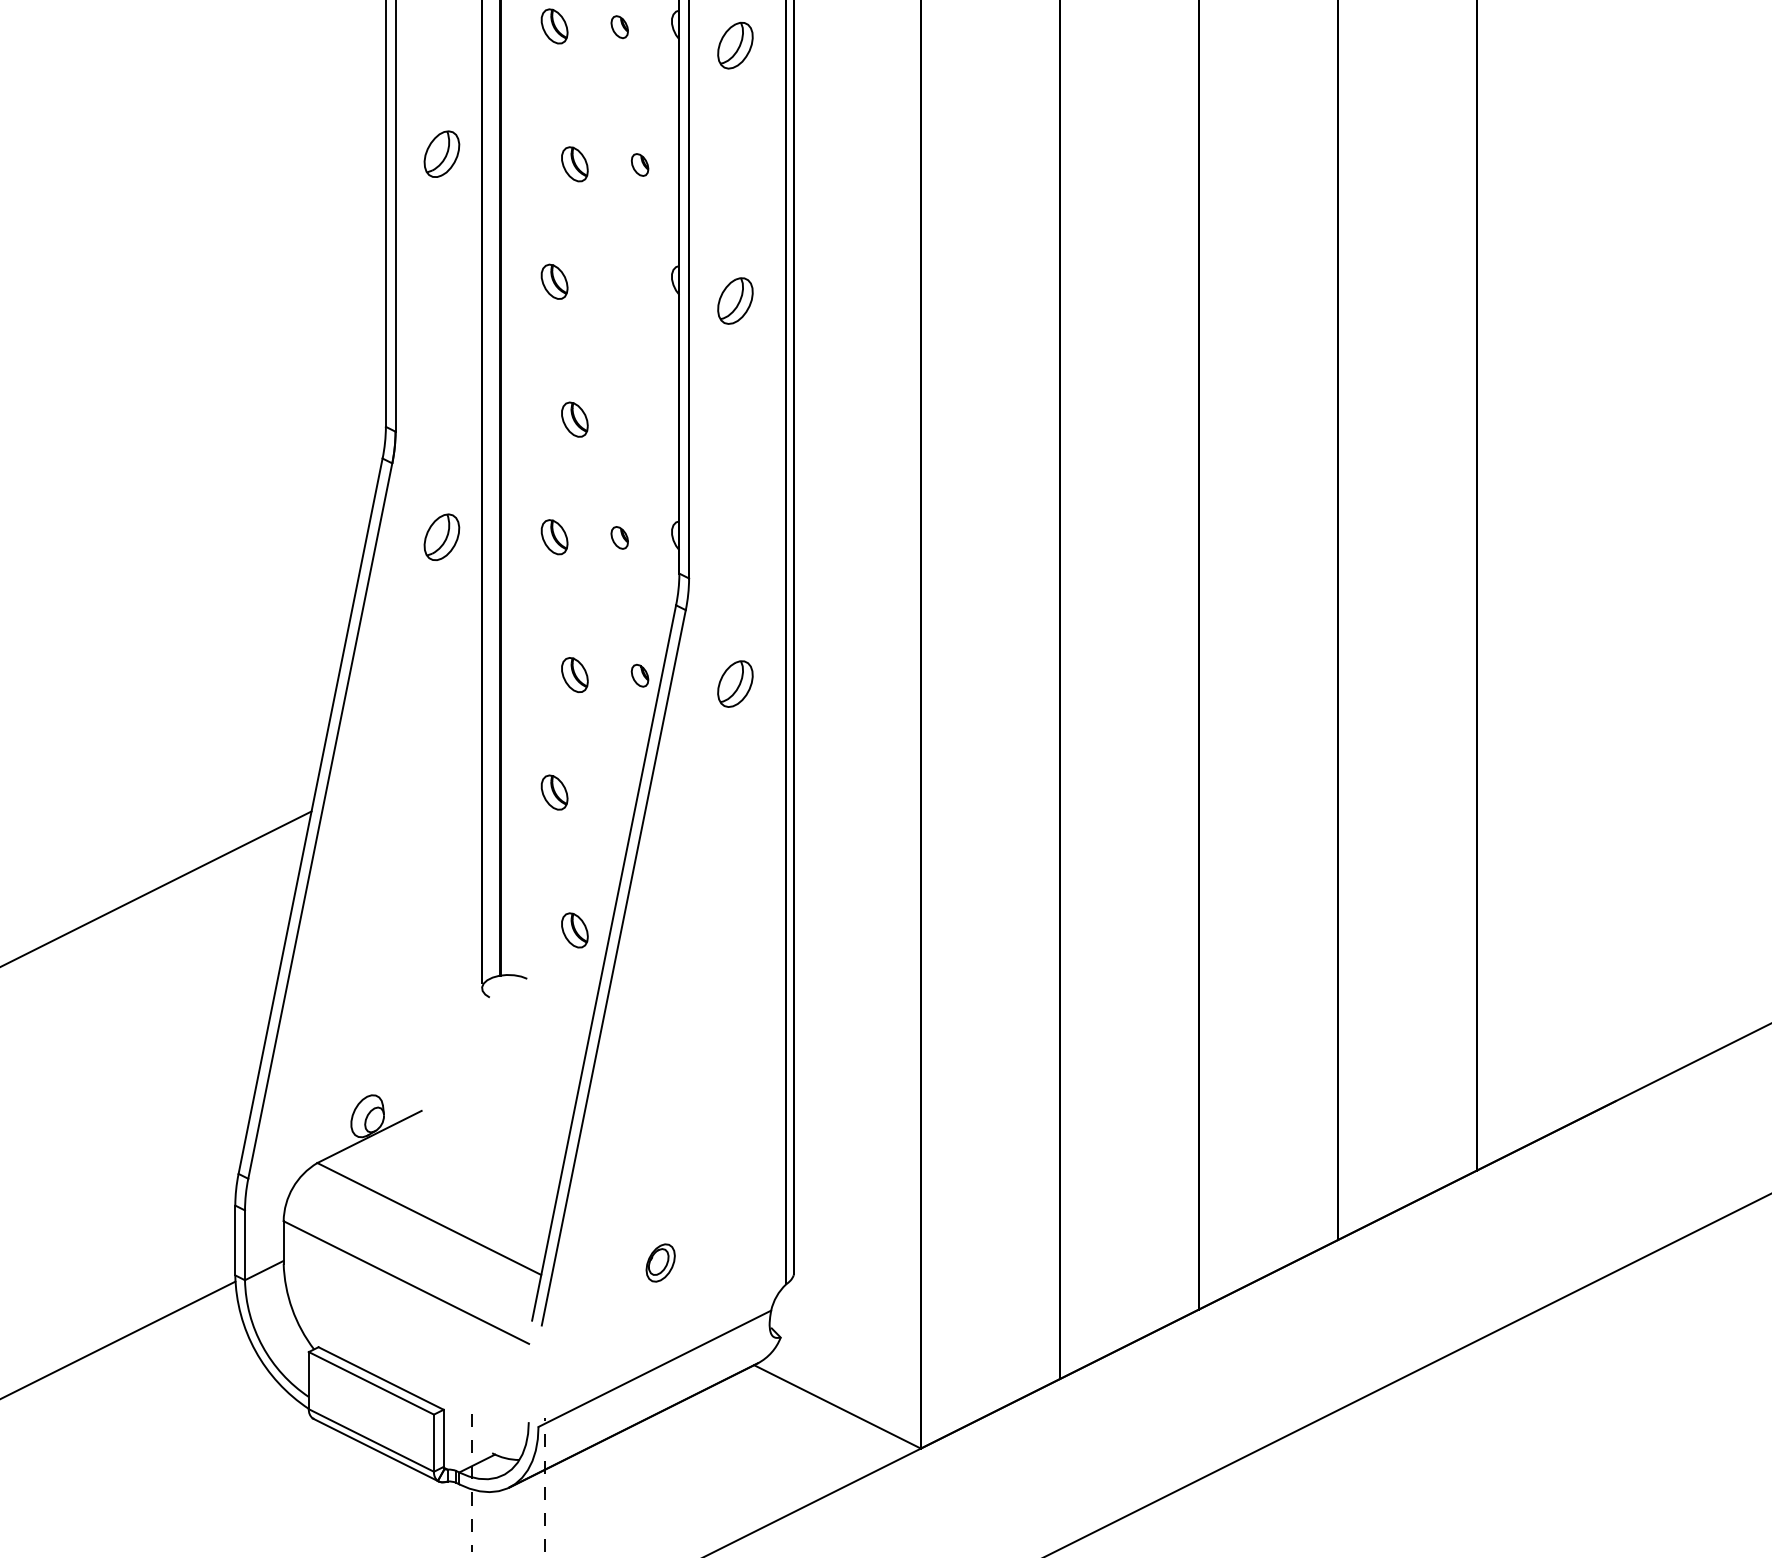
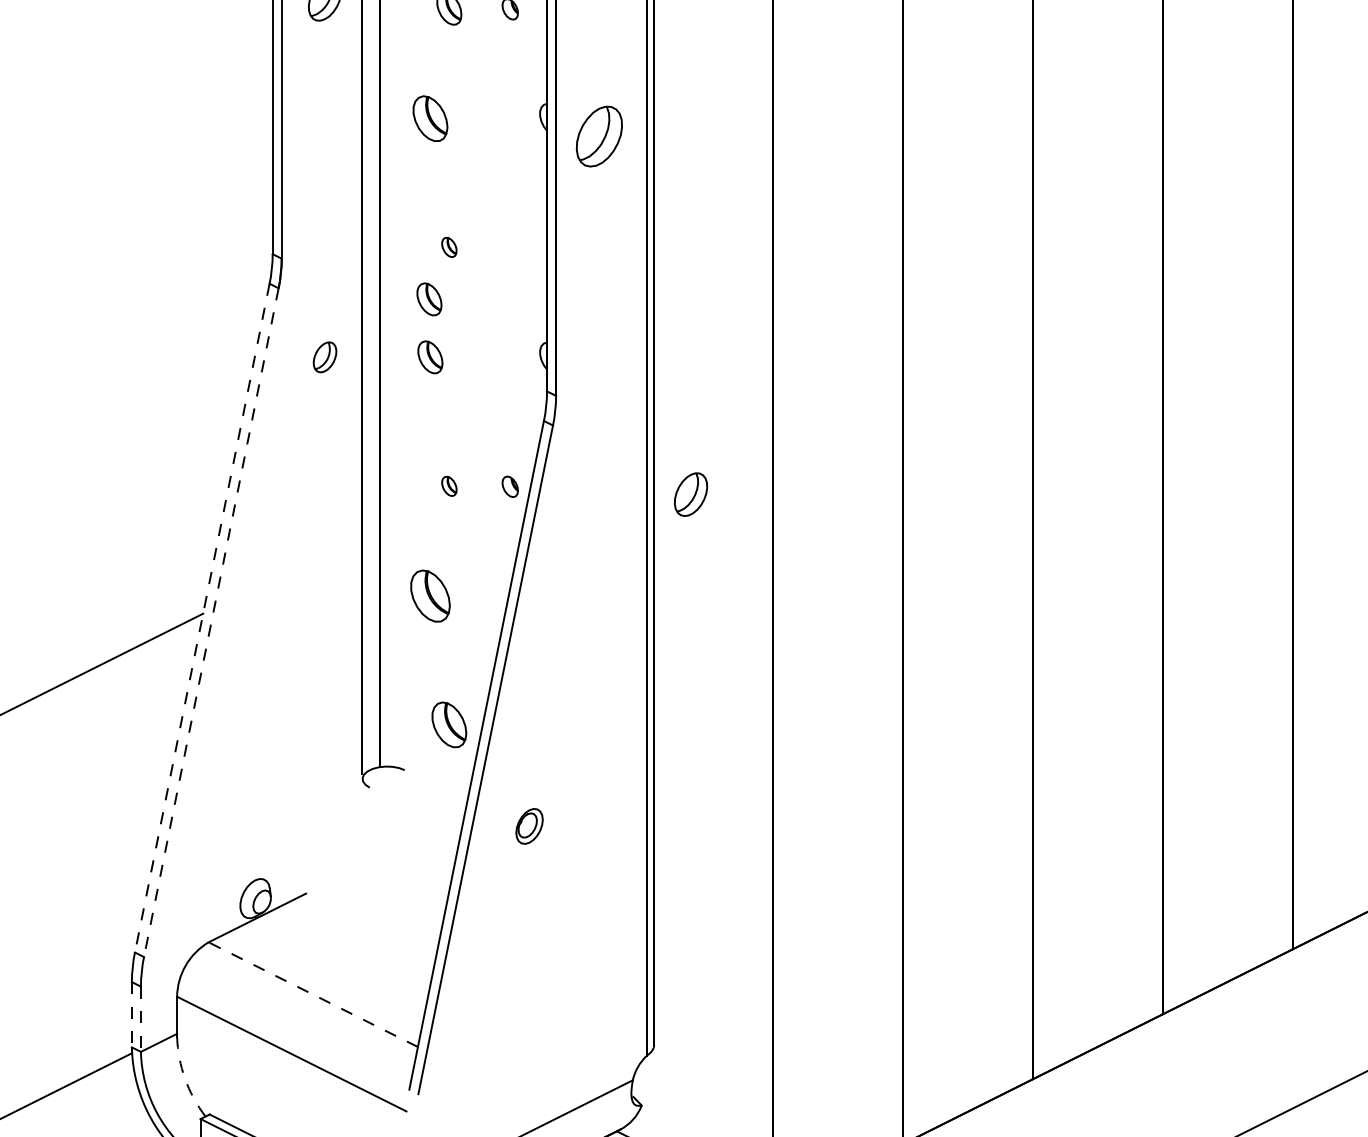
part: (554, 281) -> (430, 118), size x1.4
part: (735, 300) -> (599, 136), size x1.4
part: (574, 419) -> (448, 247), size x0.6
part: (553, 475) -> (429, 299), added
part: (441, 536) -> (324, 356), size x0.7
part: (619, 537) -> (491, 357), removed
part: (574, 675) -> (448, 486), size x0.6
part: (735, 683) -> (691, 494), moved
part: (554, 792) -> (430, 595), size x1.6
line: (310, 816) -> (202, 618), solid -> dashed
line: (320, 821) -> (211, 623), solid -> dashed
part: (574, 930) -> (448, 724), size x1.4
line: (428, 1218) -> (312, 994), solid -> dashed
line: (235, 1240) -> (132, 1014), solid -> dashed
line: (245, 1245) -> (141, 1019), solid -> dashed
part: (660, 1262) -> (529, 825), moved
arc: (292, 1308) -> (185, 1078), solid -> dashed

